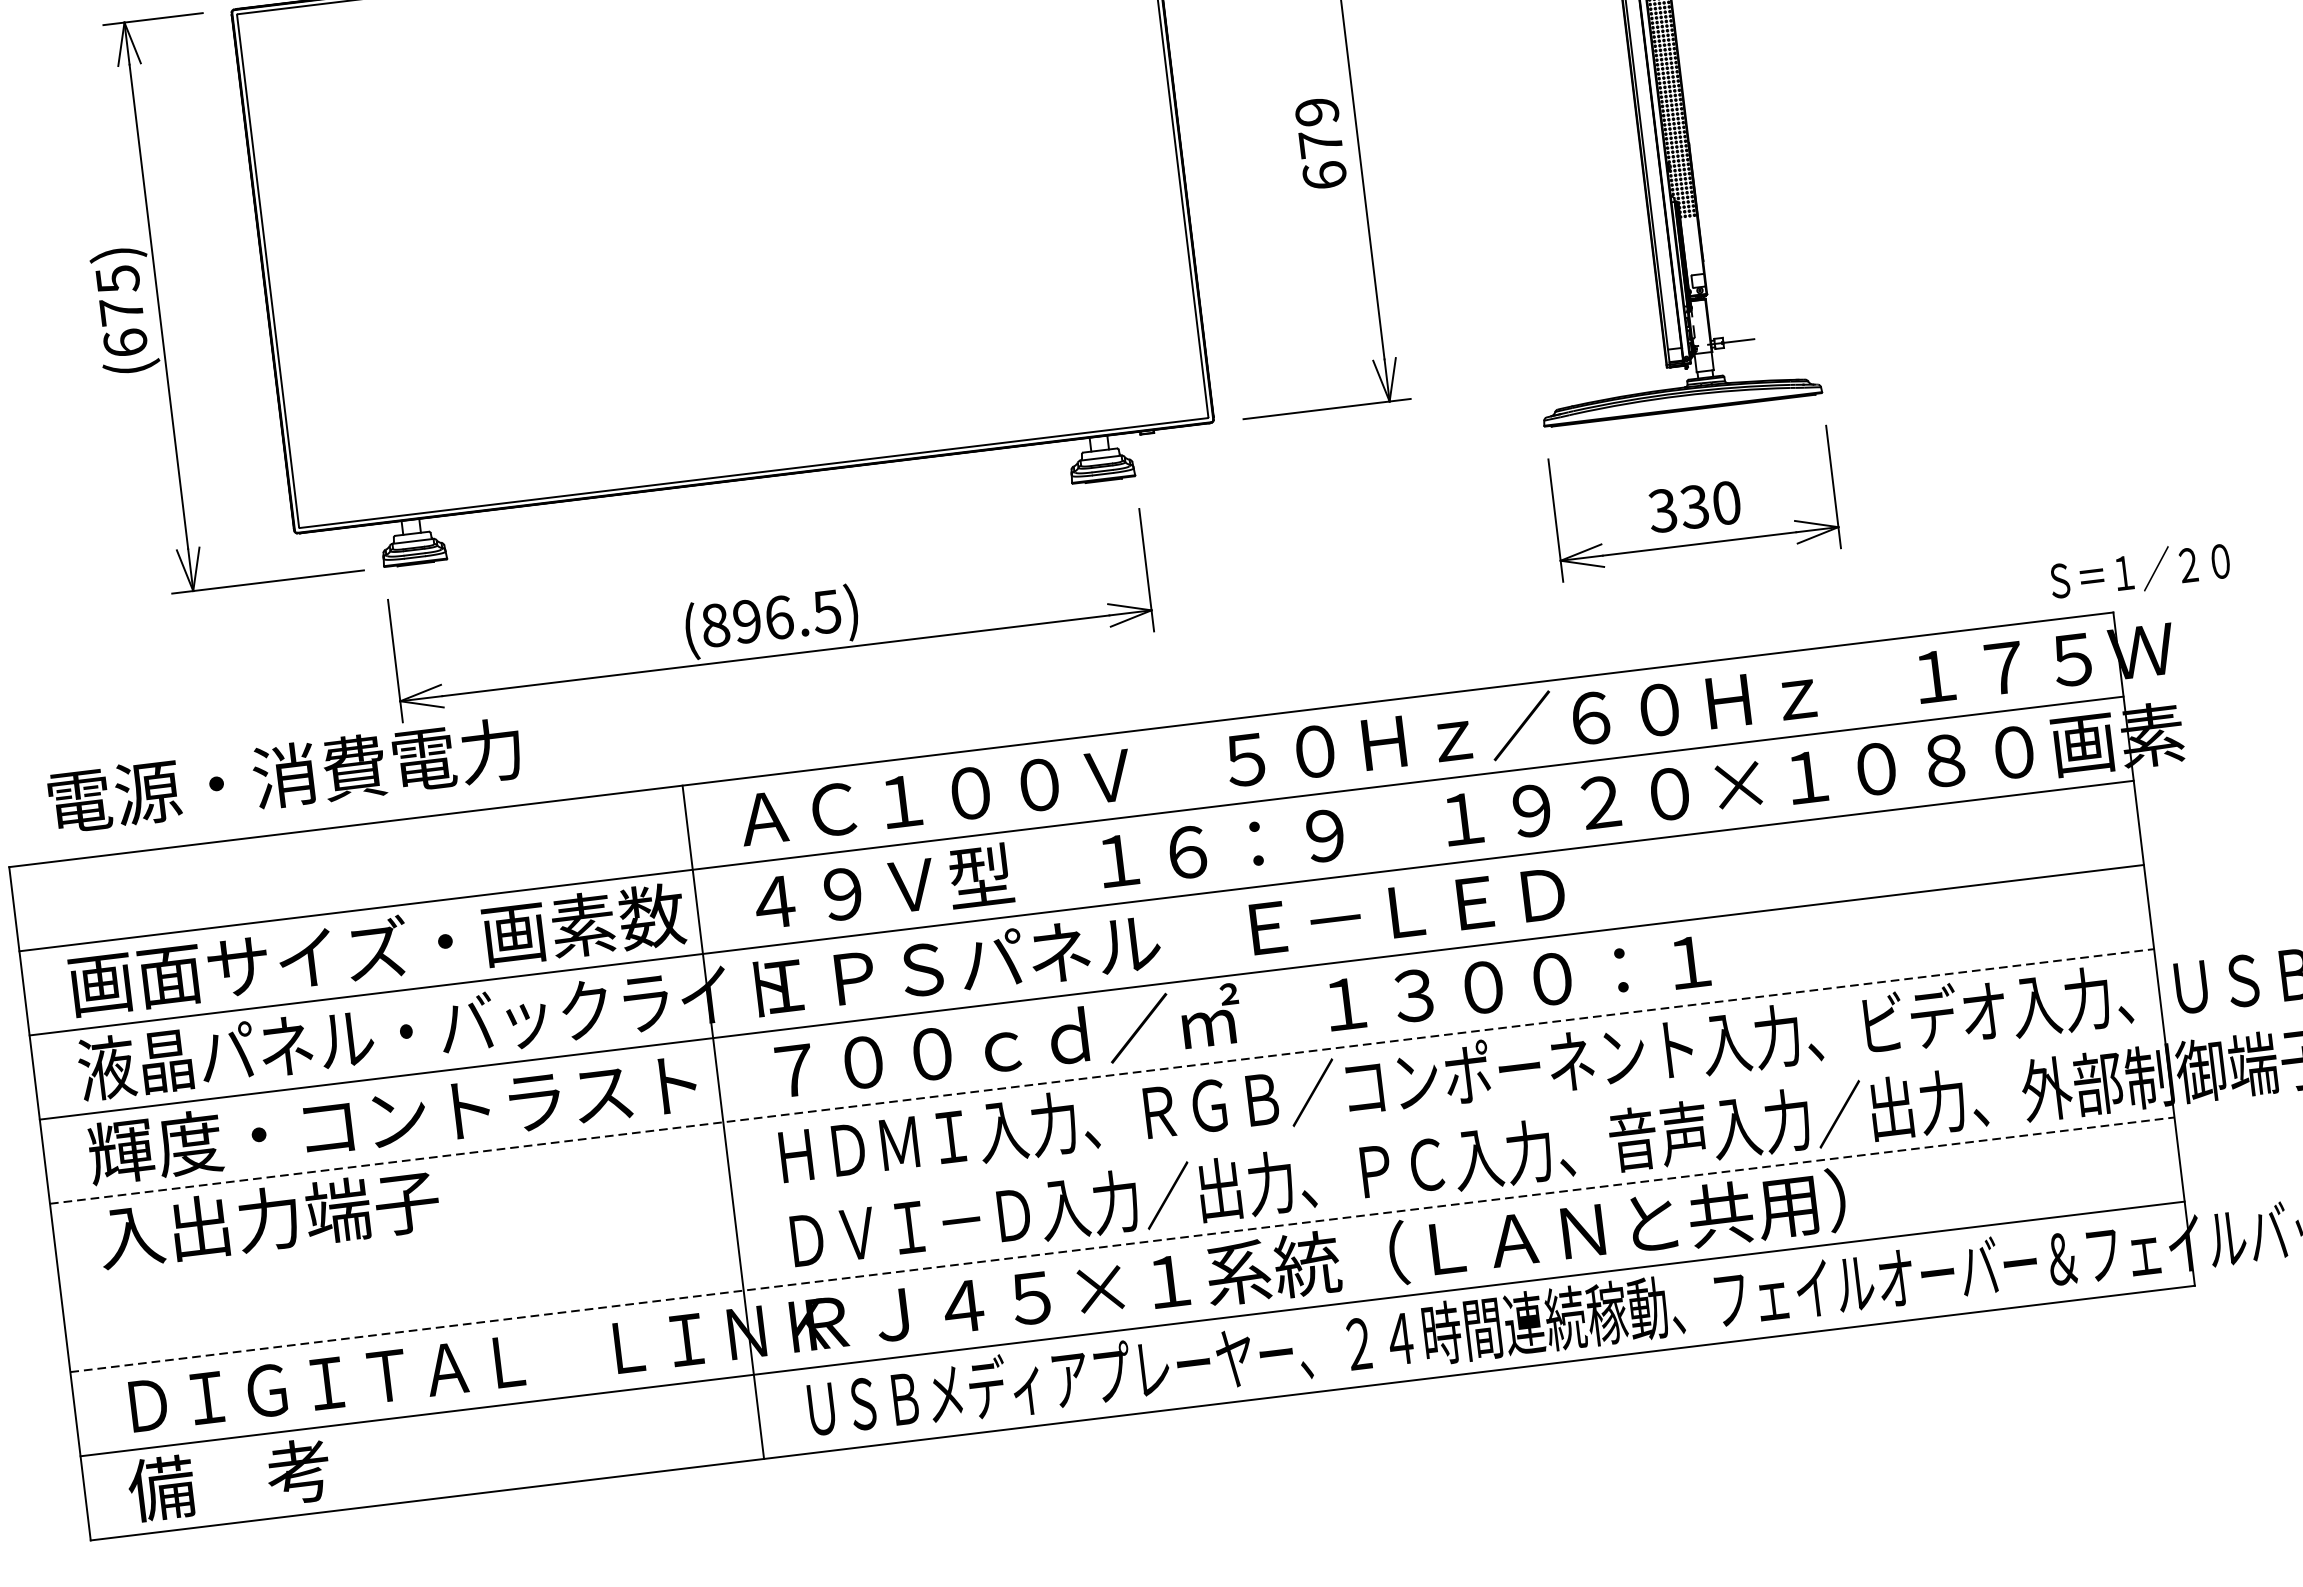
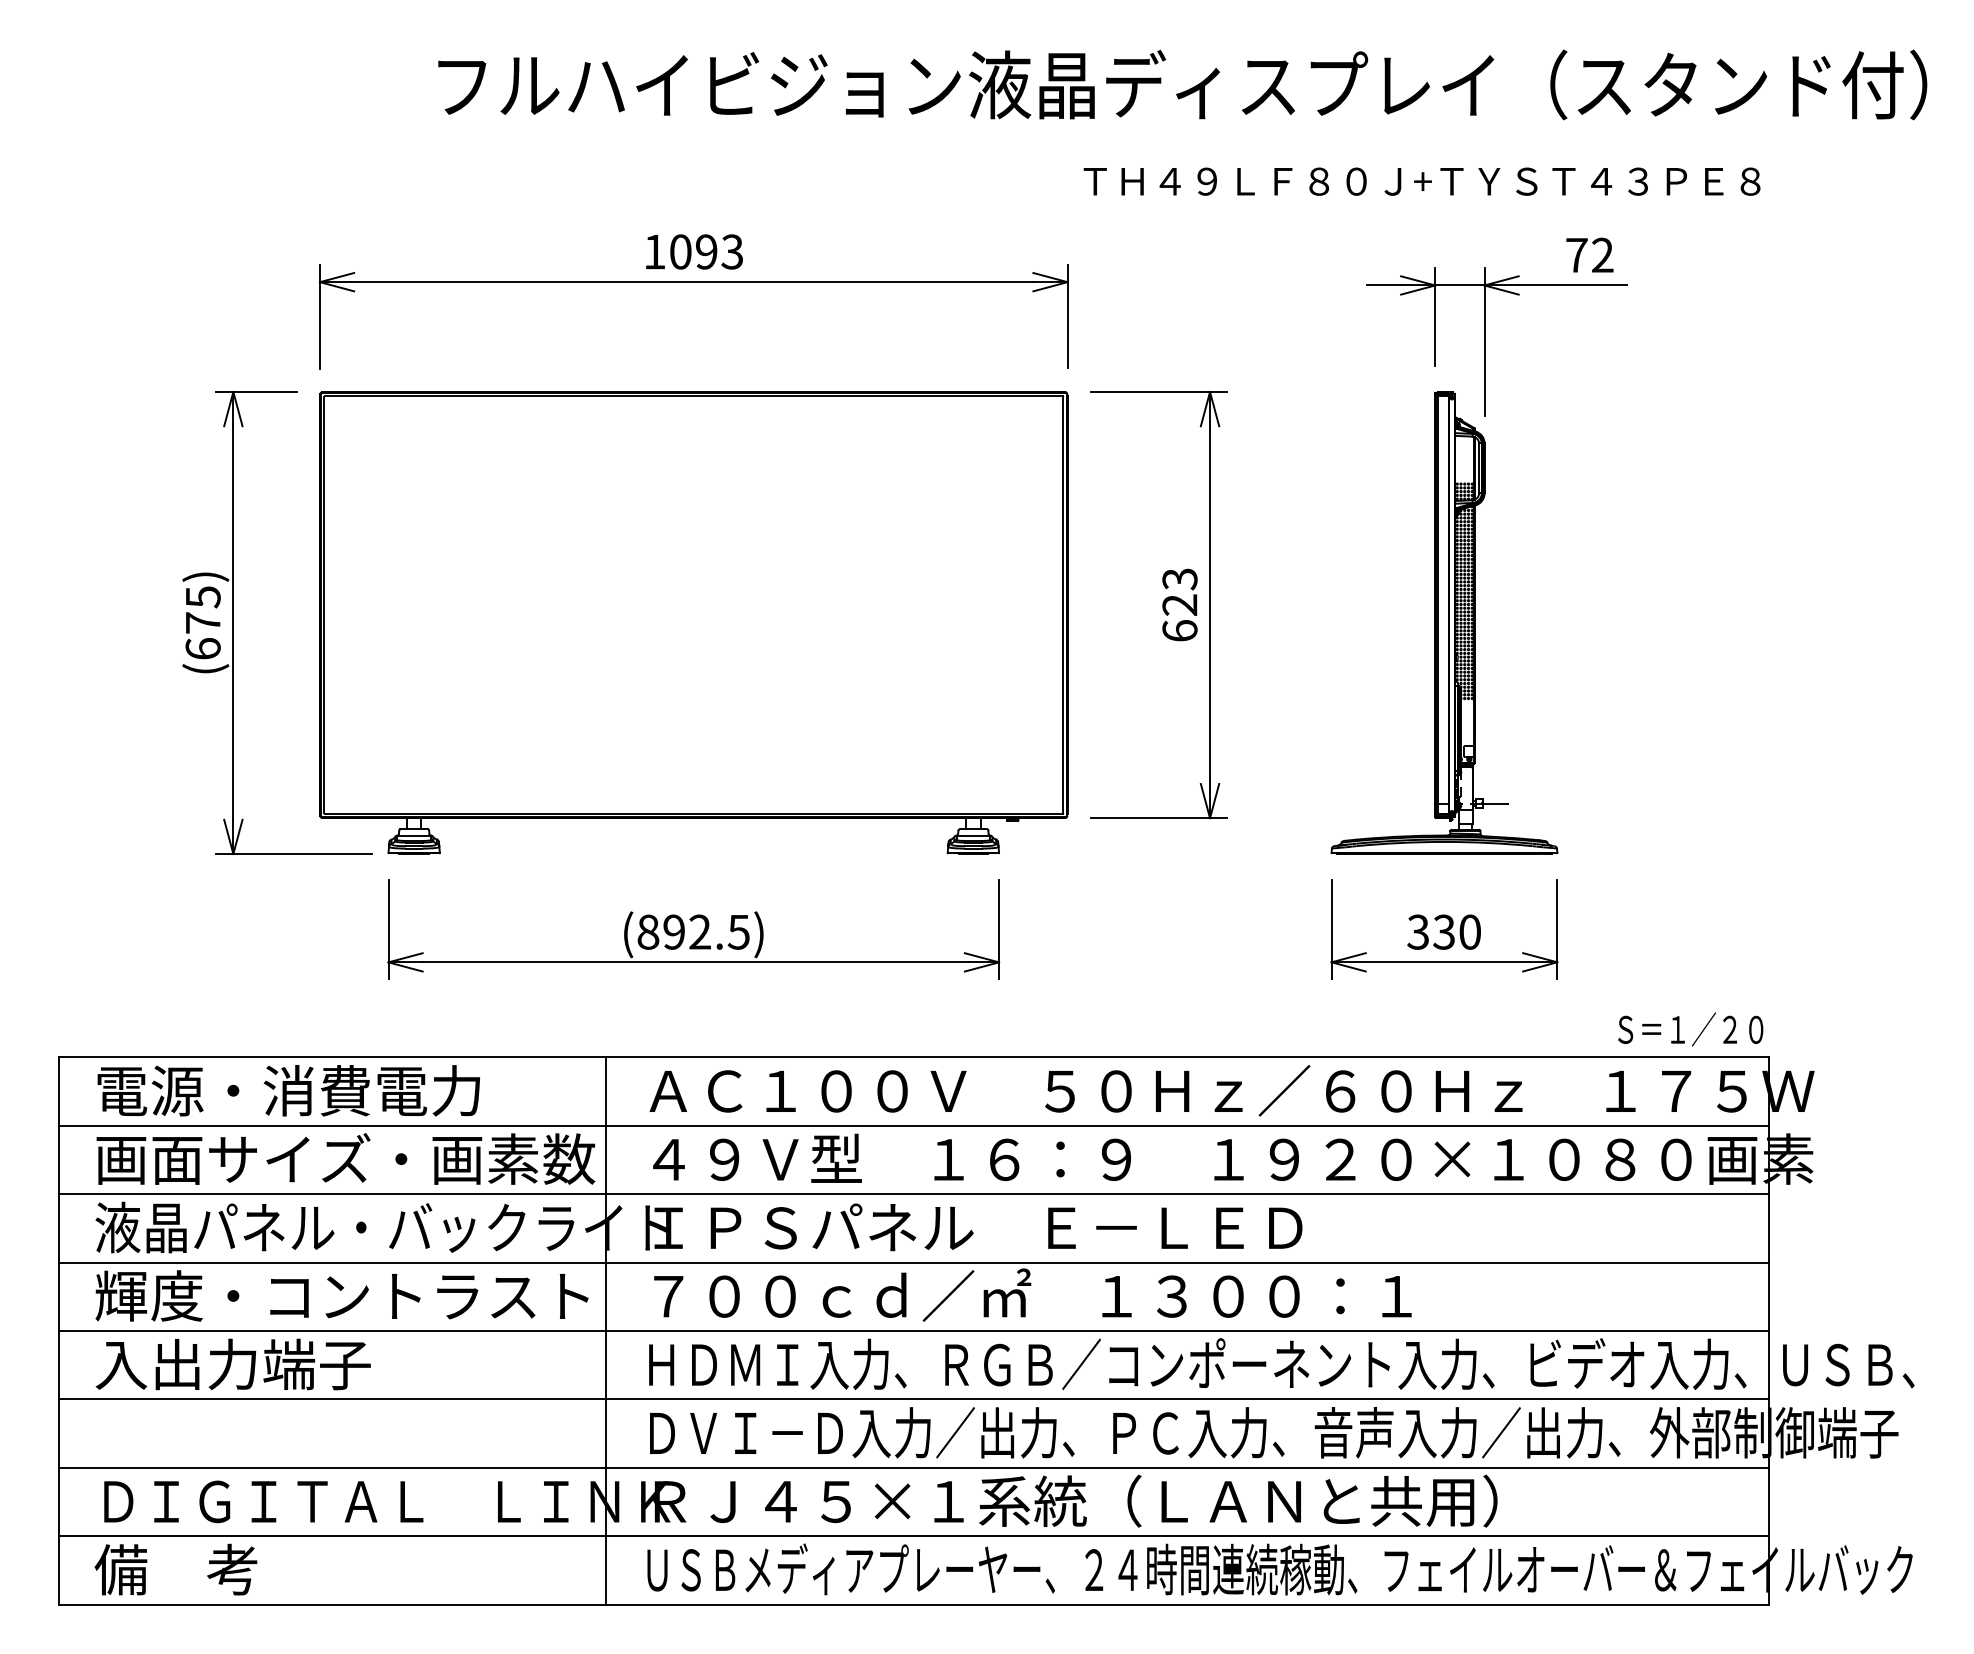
text: (1318, 127) -> (1179, 591), 679 -> 623
text: (2139, 570) -> (1690, 1029), moved
text: (779, 616) -> (700, 931), (896.5) -> (892.5)
text: (284, 775) -> (288, 1090), moved
line: (1102, 1075) -> (914, 1330), dashed -> solid
line: (1112, 1160) -> (914, 1399), added
line: (1122, 1244) -> (914, 1467), dashed -> solid

